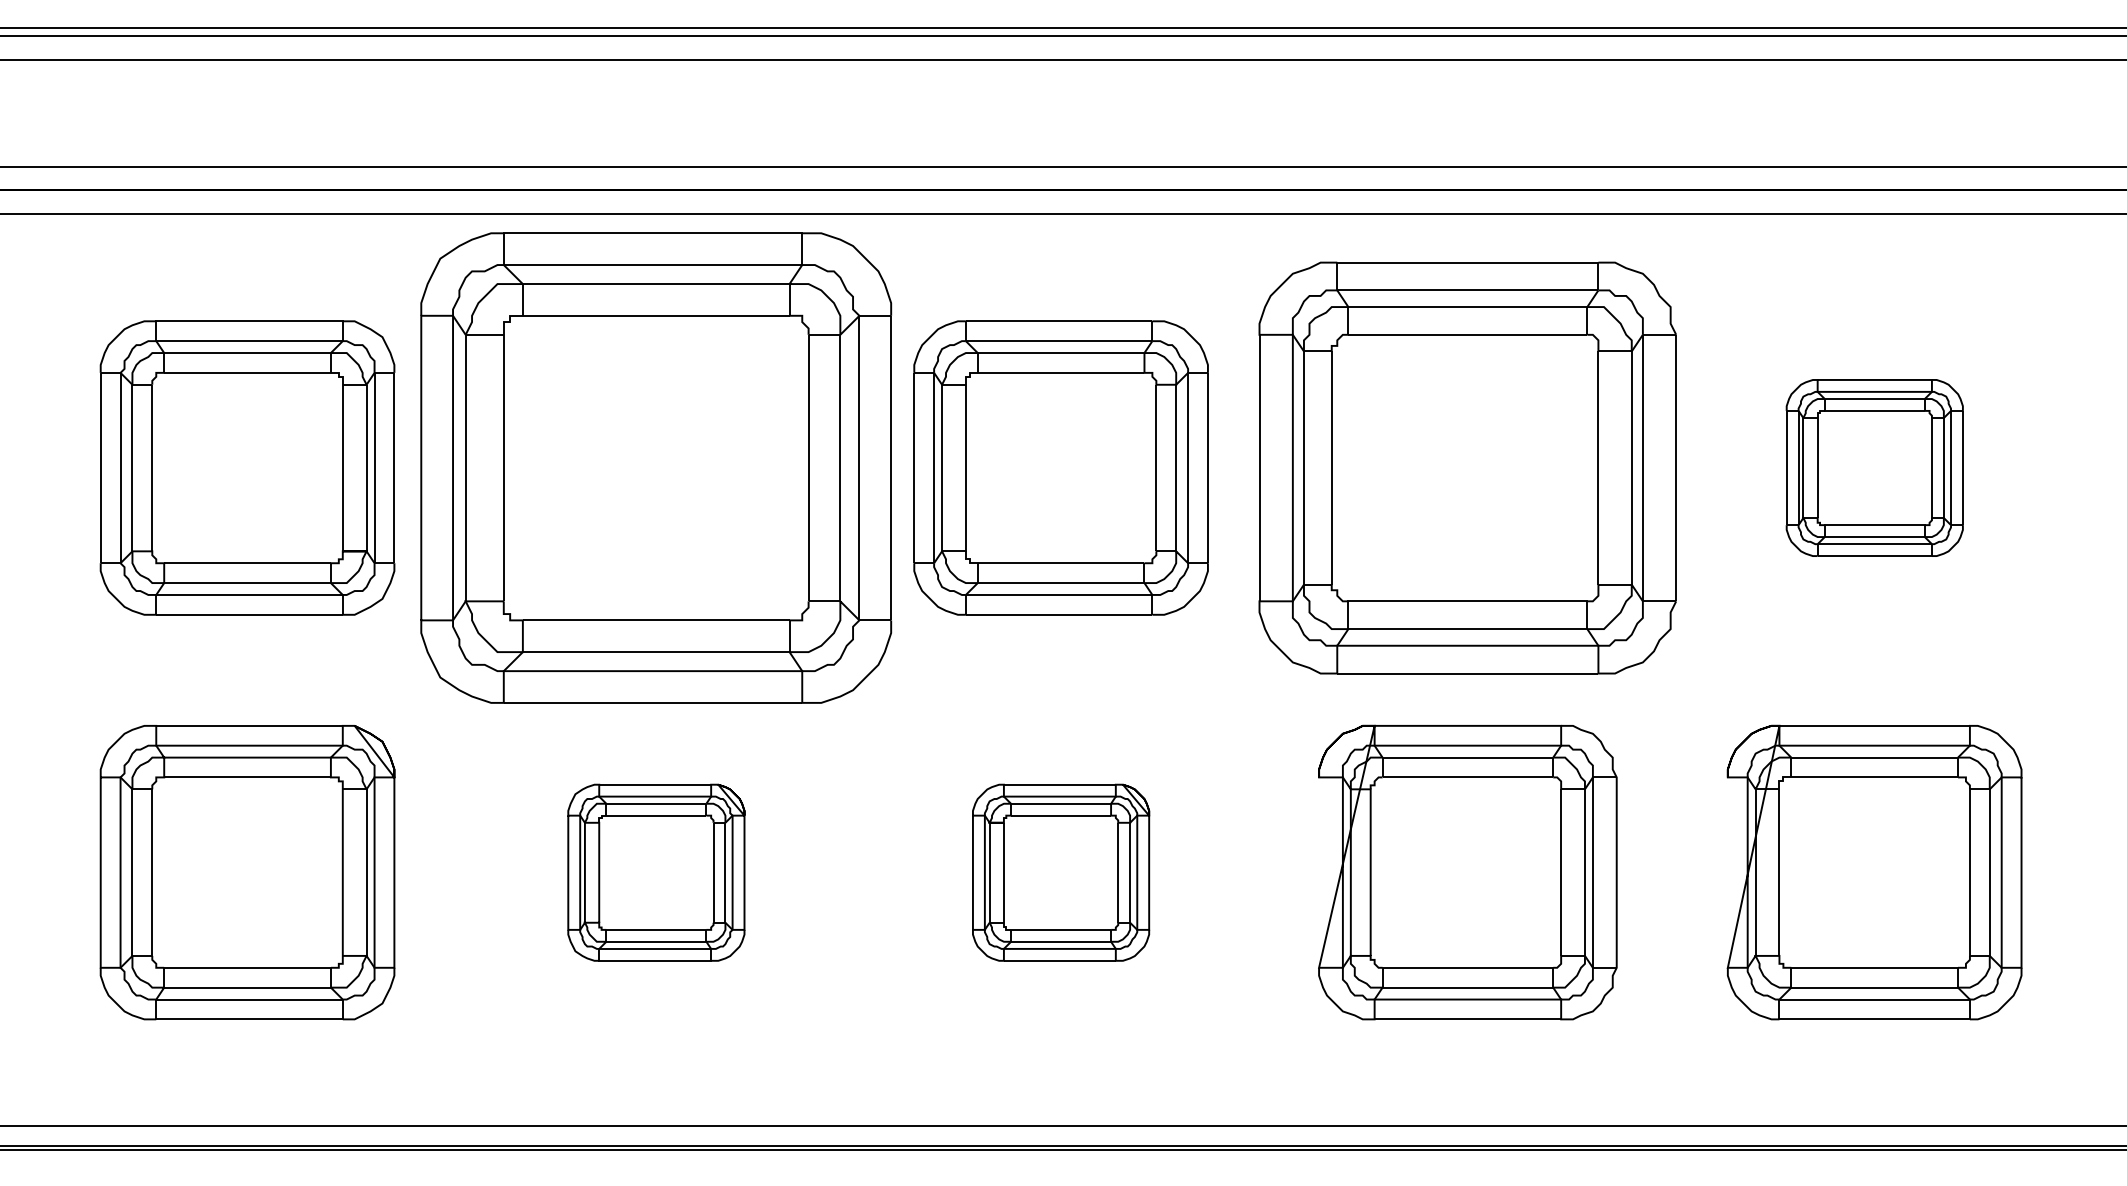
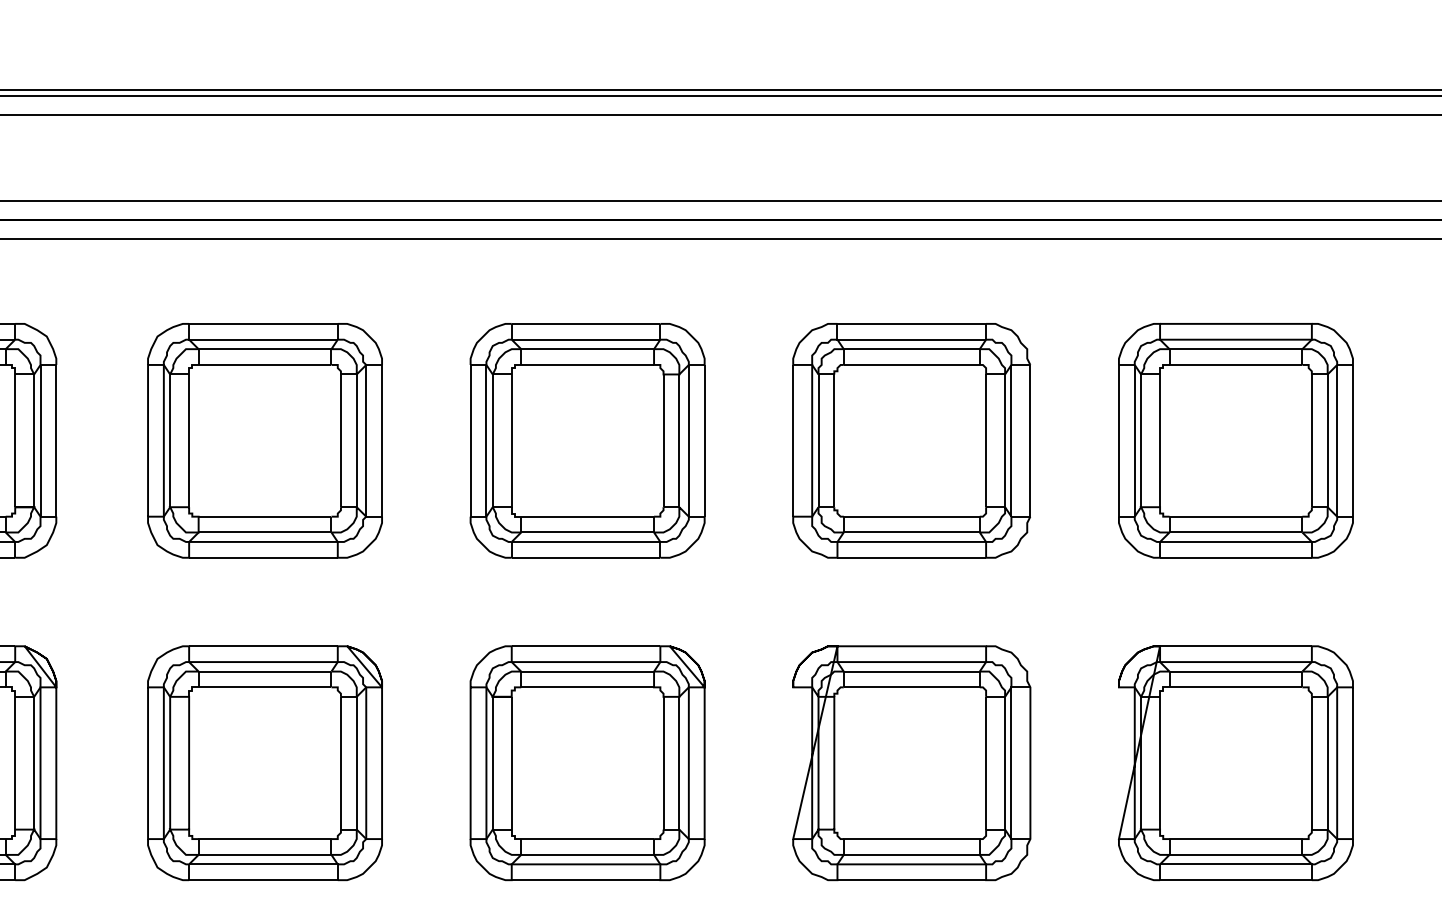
part: (656, 467) -> (265, 440), size x0.62
part: (1467, 467) -> (911, 440), size x0.71
part: (1874, 467) -> (1235, 440), size x1.67
part: (656, 872) -> (265, 763), size x1.67
part: (1060, 872) -> (587, 763), size x1.67

